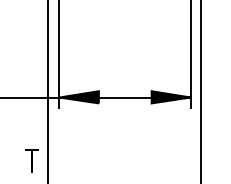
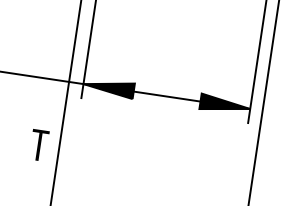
part: (31, 160) -> (38, 144), moved

